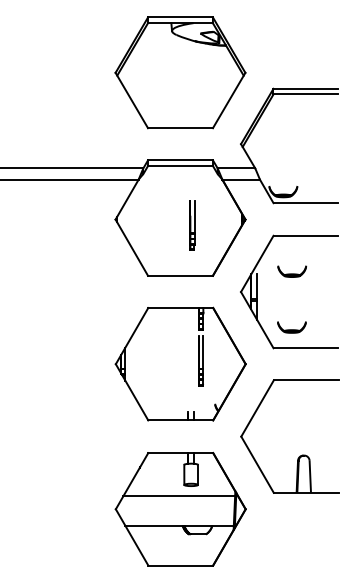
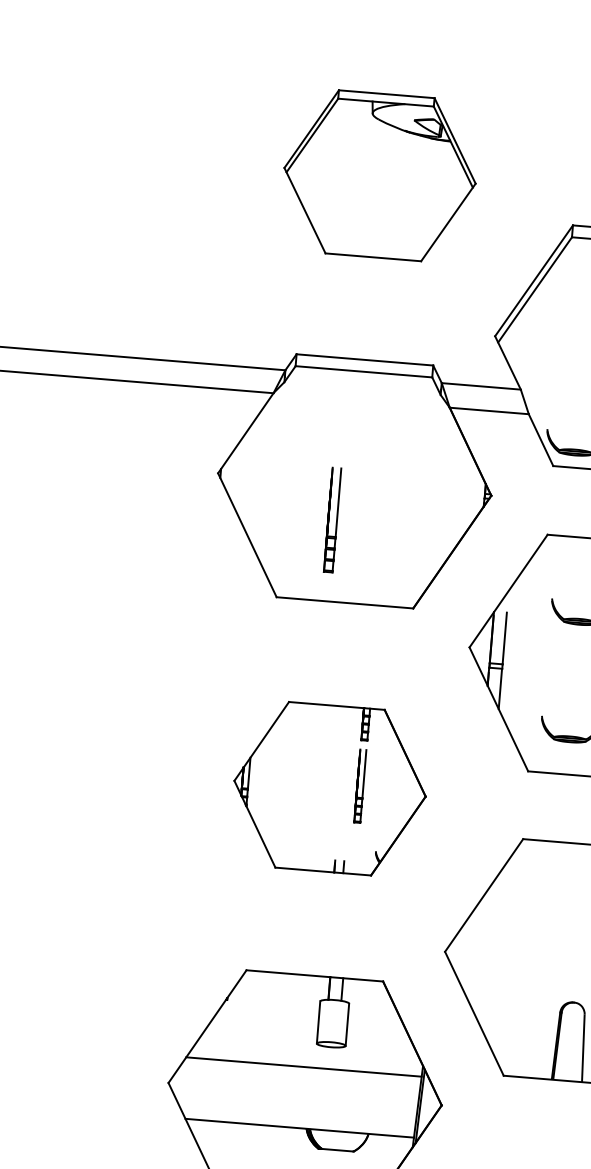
part: (180, 72) -> (380, 174), size x0.7
part: (192, 225) -> (332, 520), moved
part: (180, 363) -> (329, 787), size x0.7

